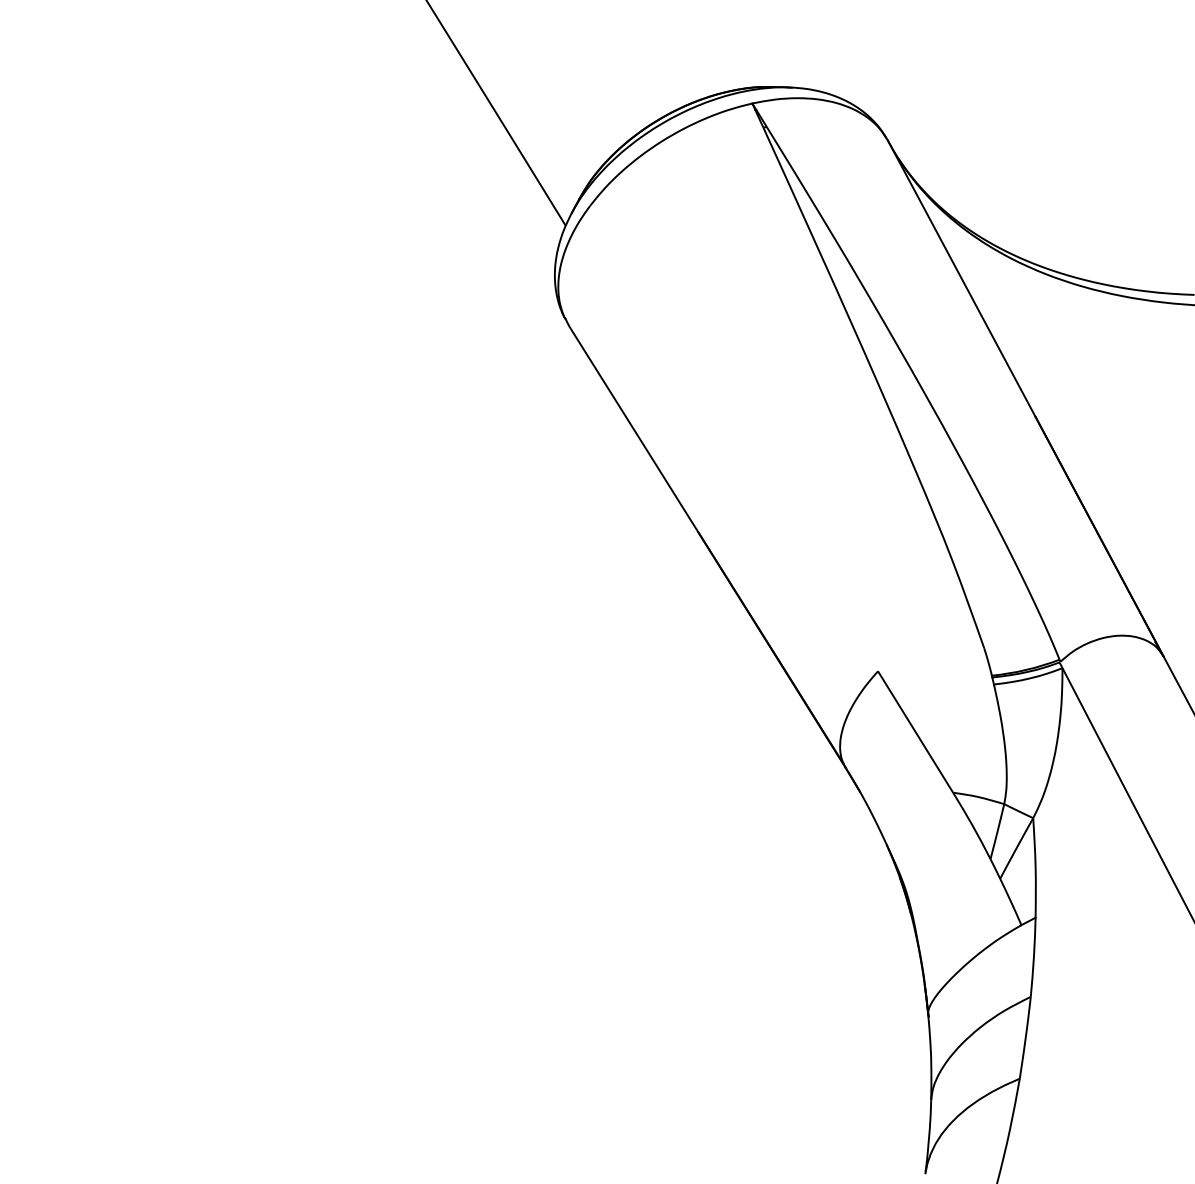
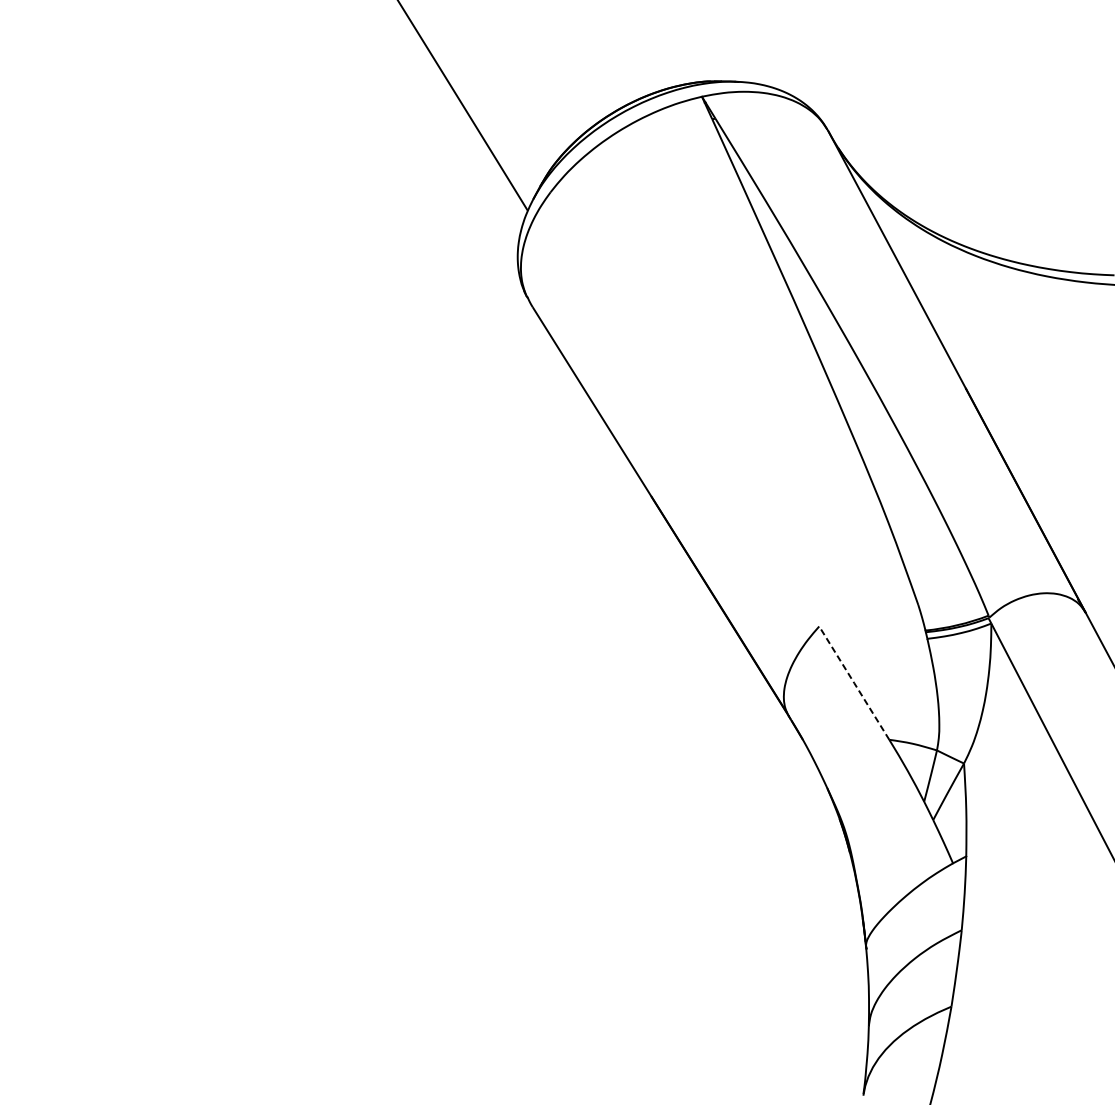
line: (915, 732) -> (854, 683), solid -> dashed

